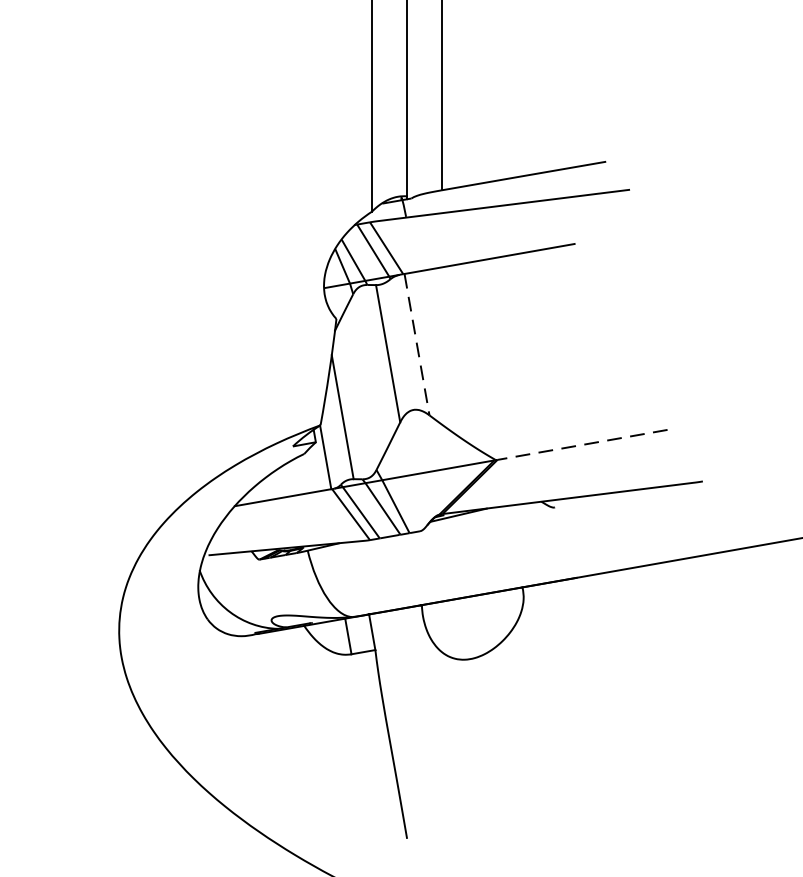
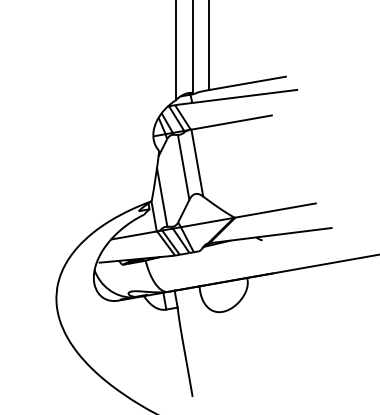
line: (417, 345) -> (197, 163), dashed -> solid
line: (582, 444) -> (275, 210), dashed -> solid

